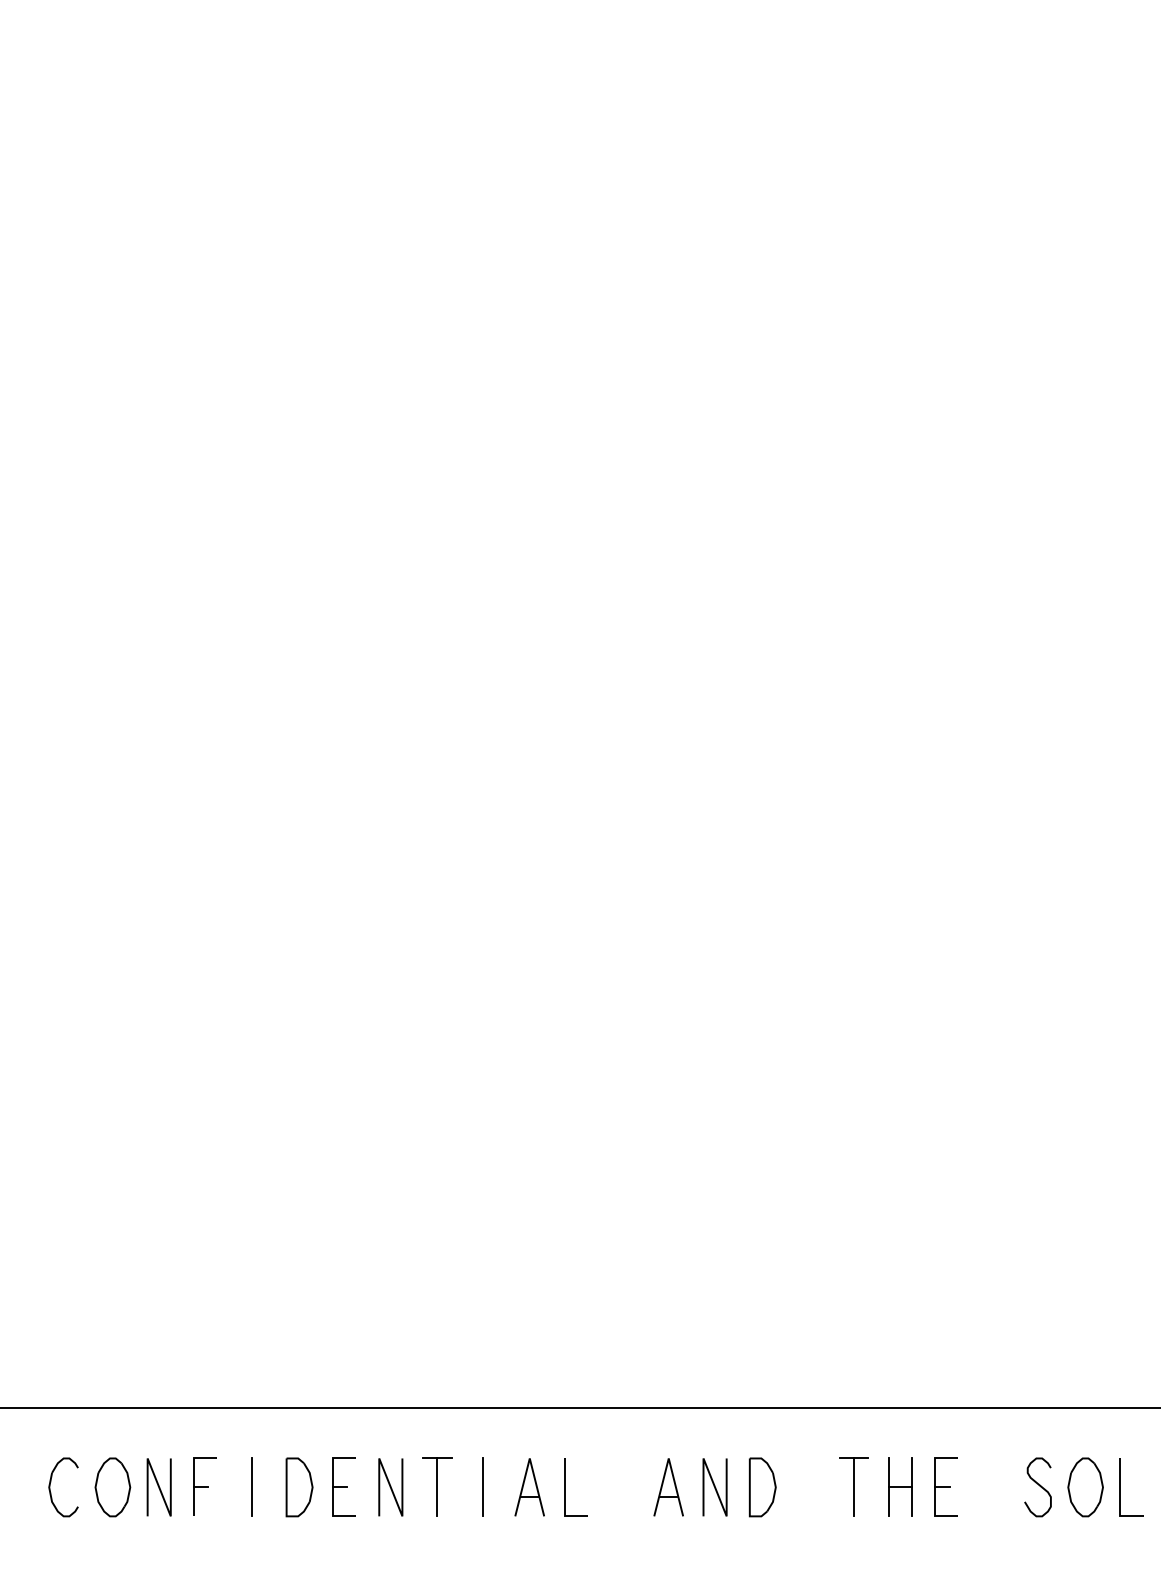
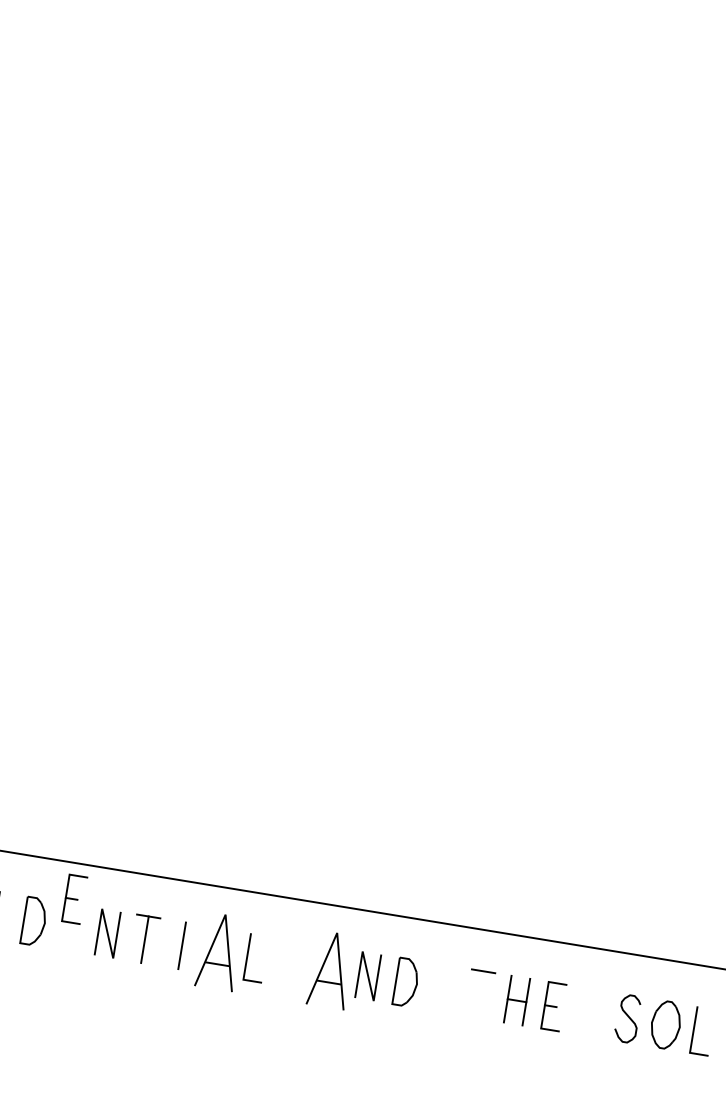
part: (343, 1486) -> (74, 898), moved
part: (529, 1487) -> (219, 951), size x1.6
part: (668, 1487) -> (330, 970), size x1.6
line: (854, 1487) -> (480, 994), removed

